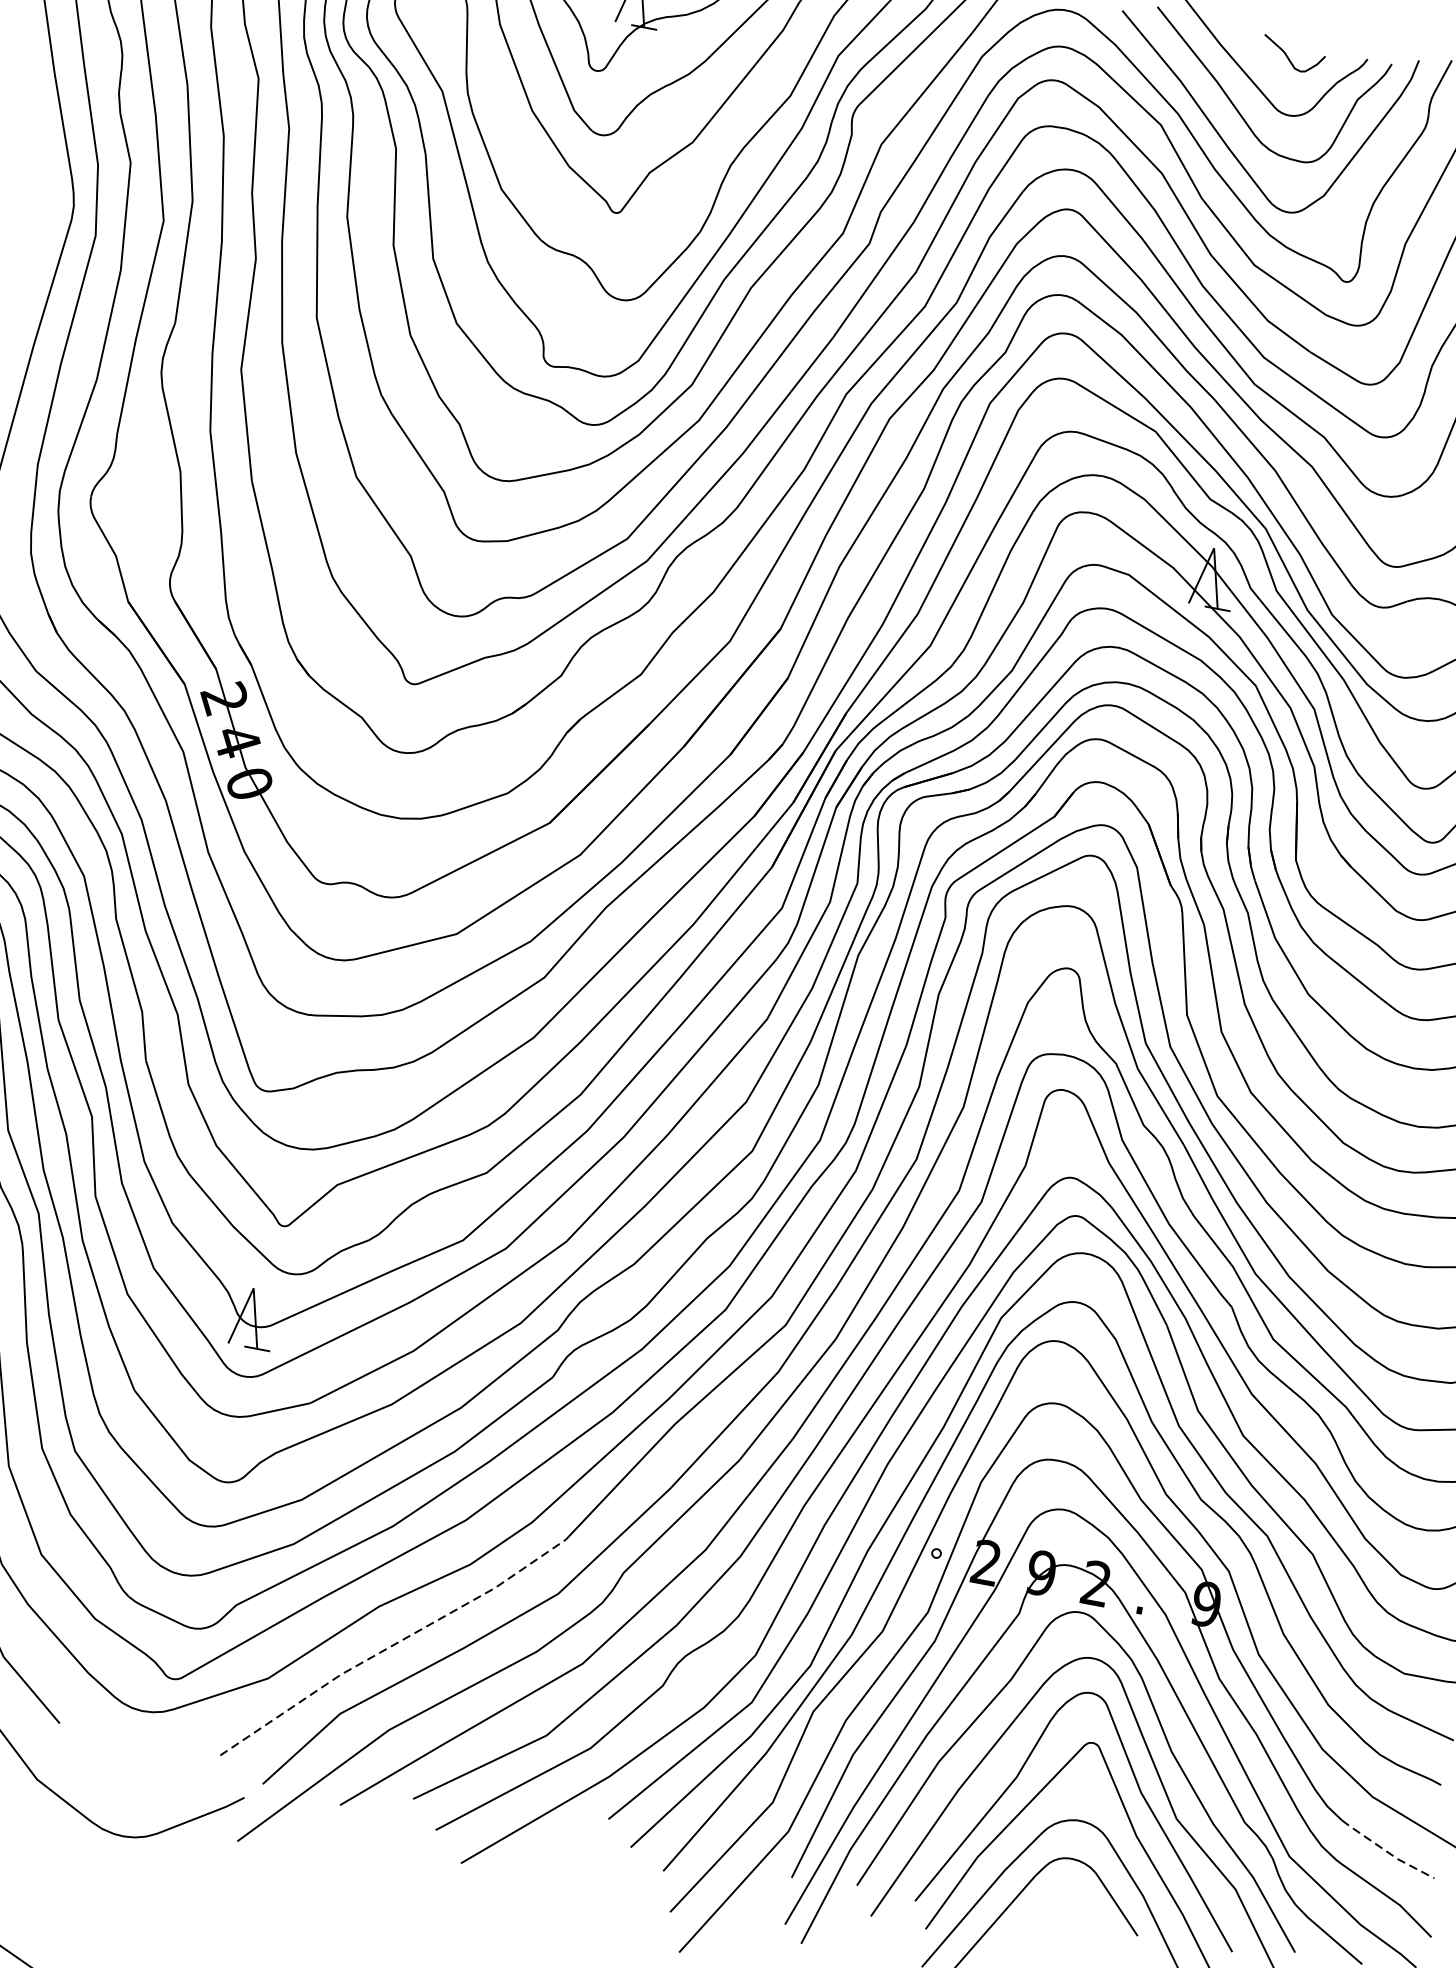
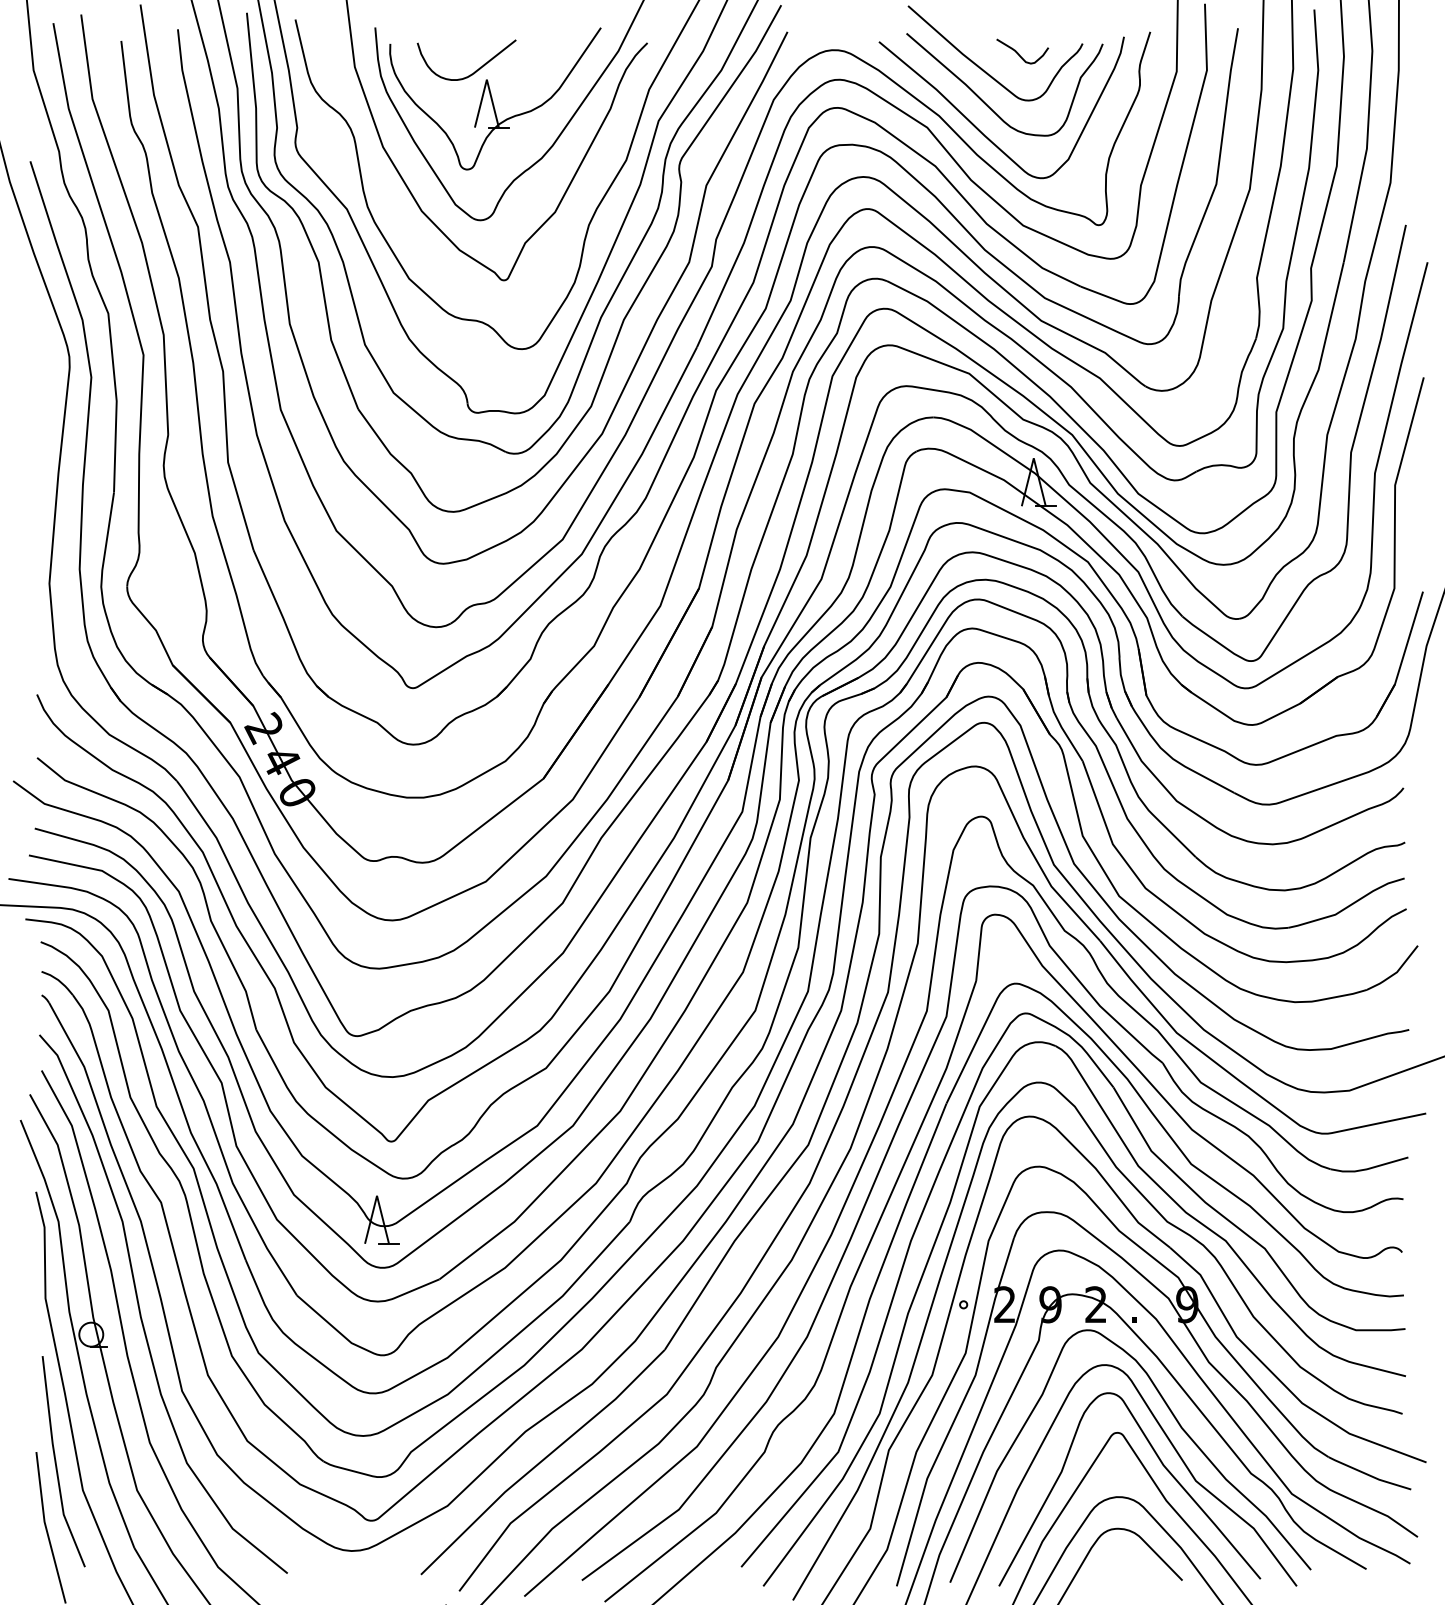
line: (393, 1645) -> (542, 1460), dashed -> solid
line: (1387, 1851) -> (1369, 1475), dashed -> solid

